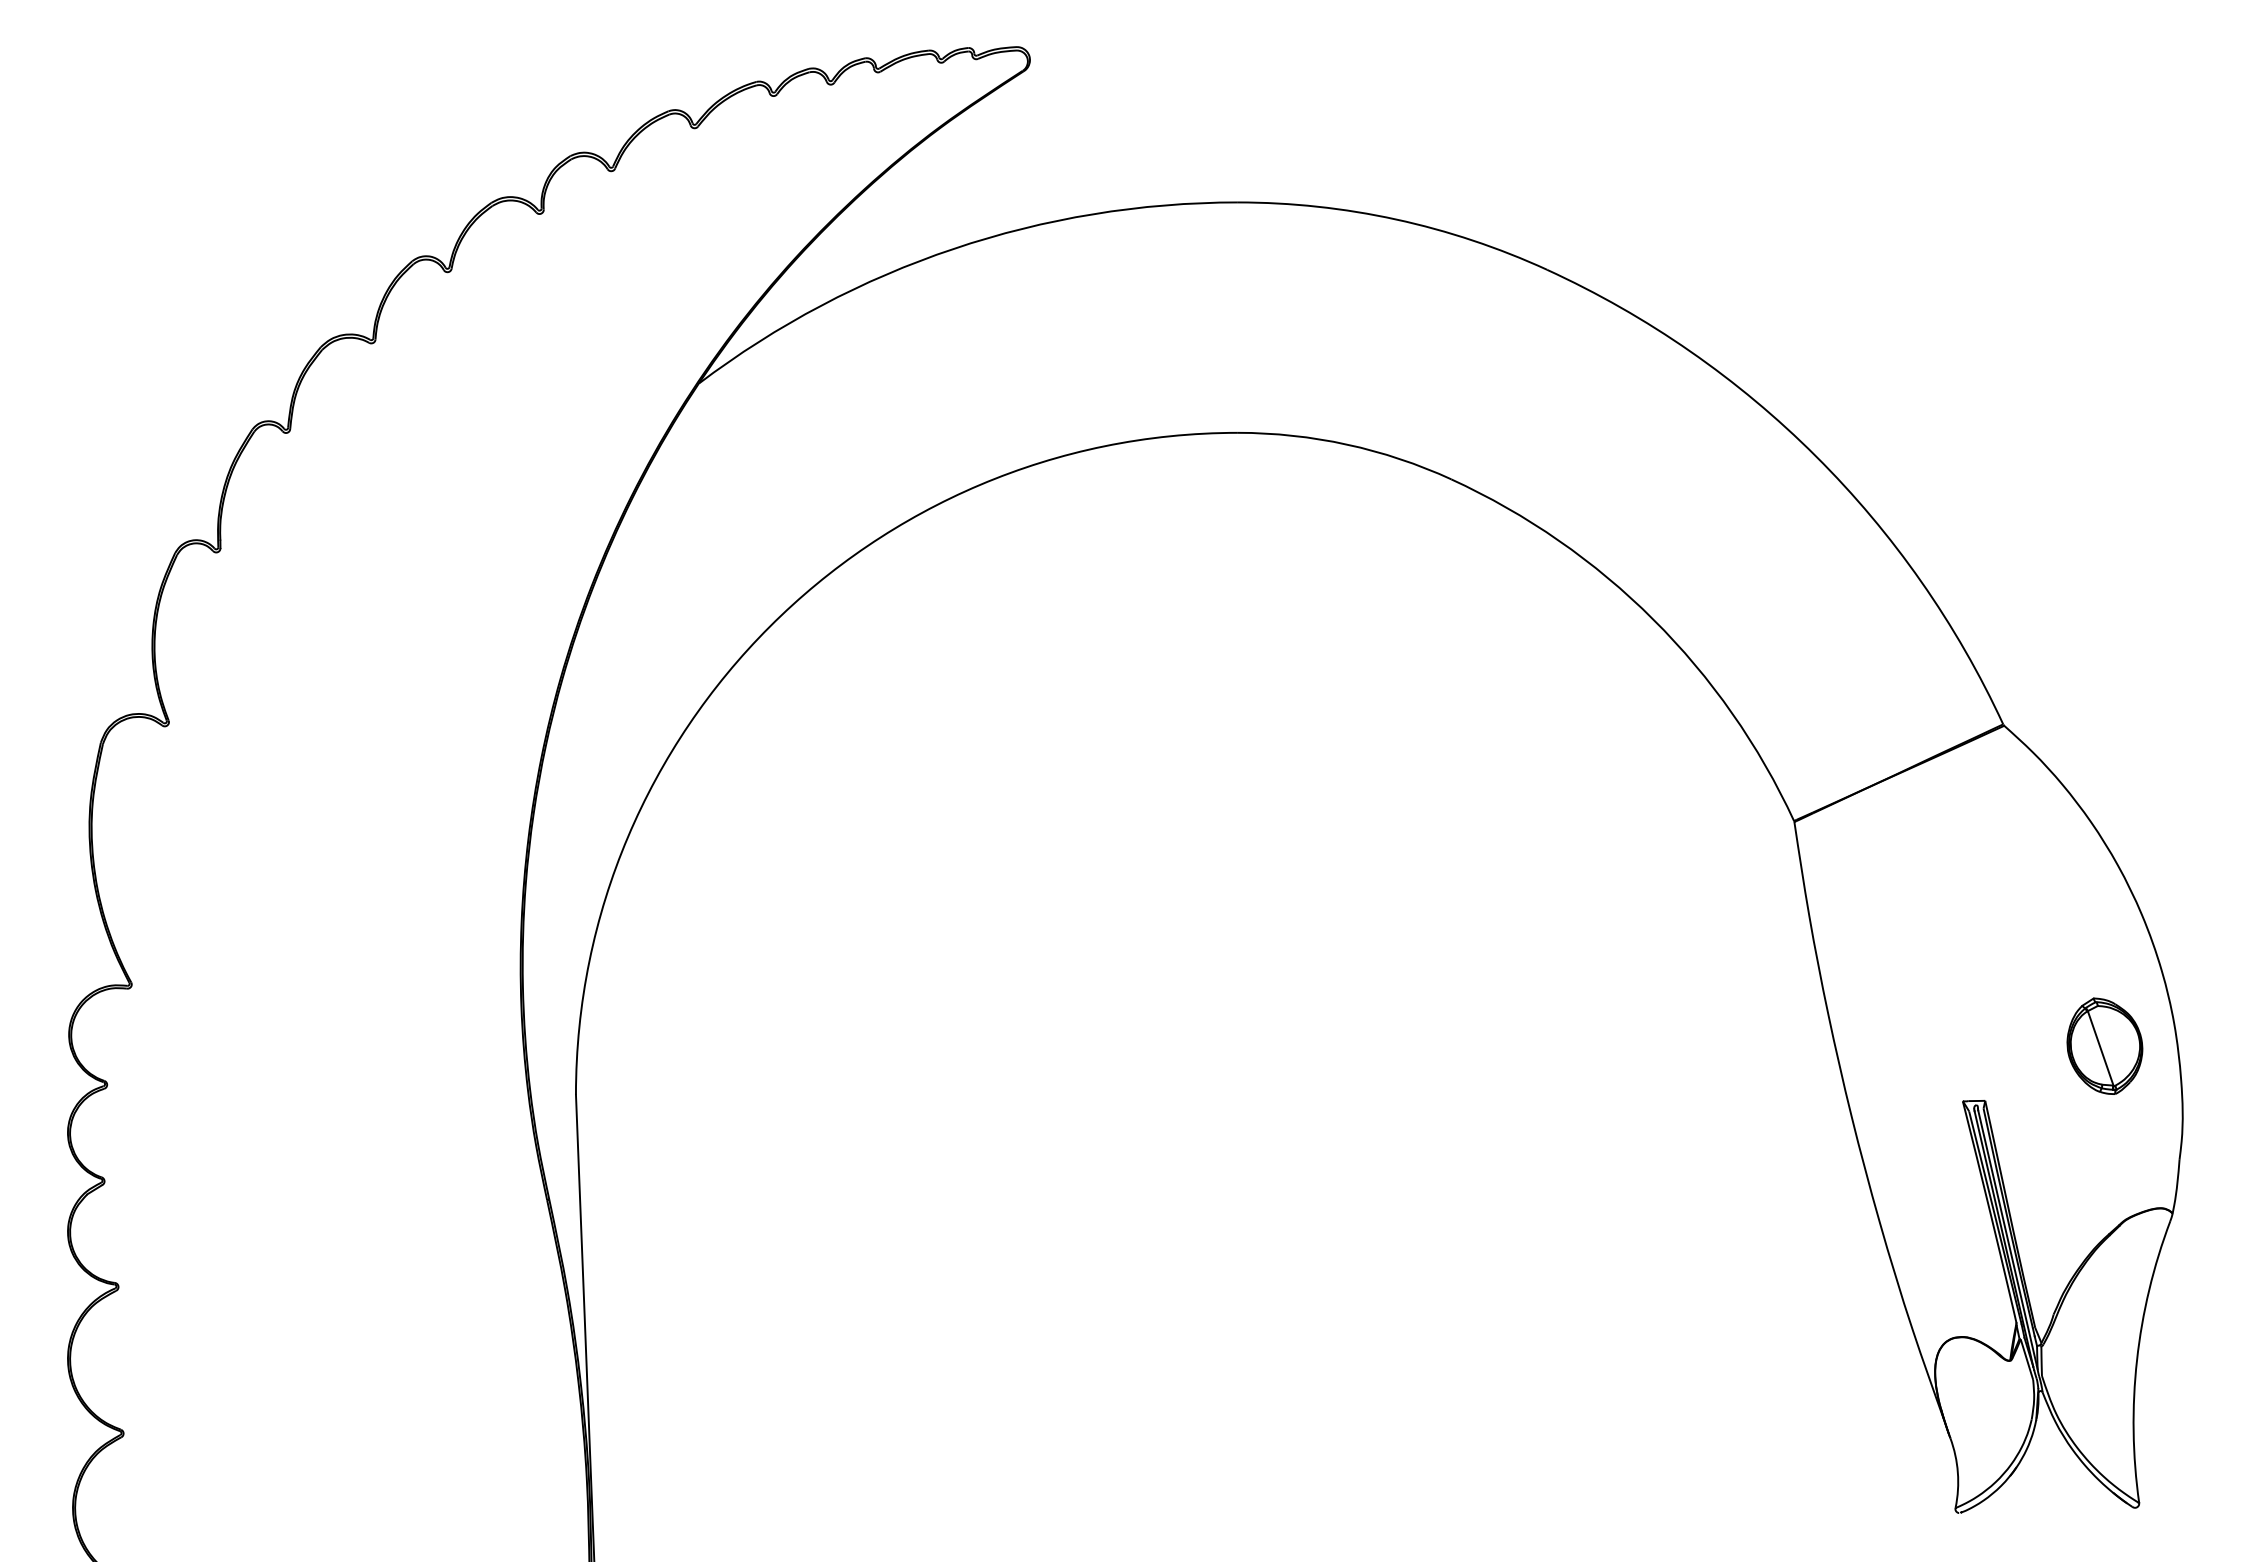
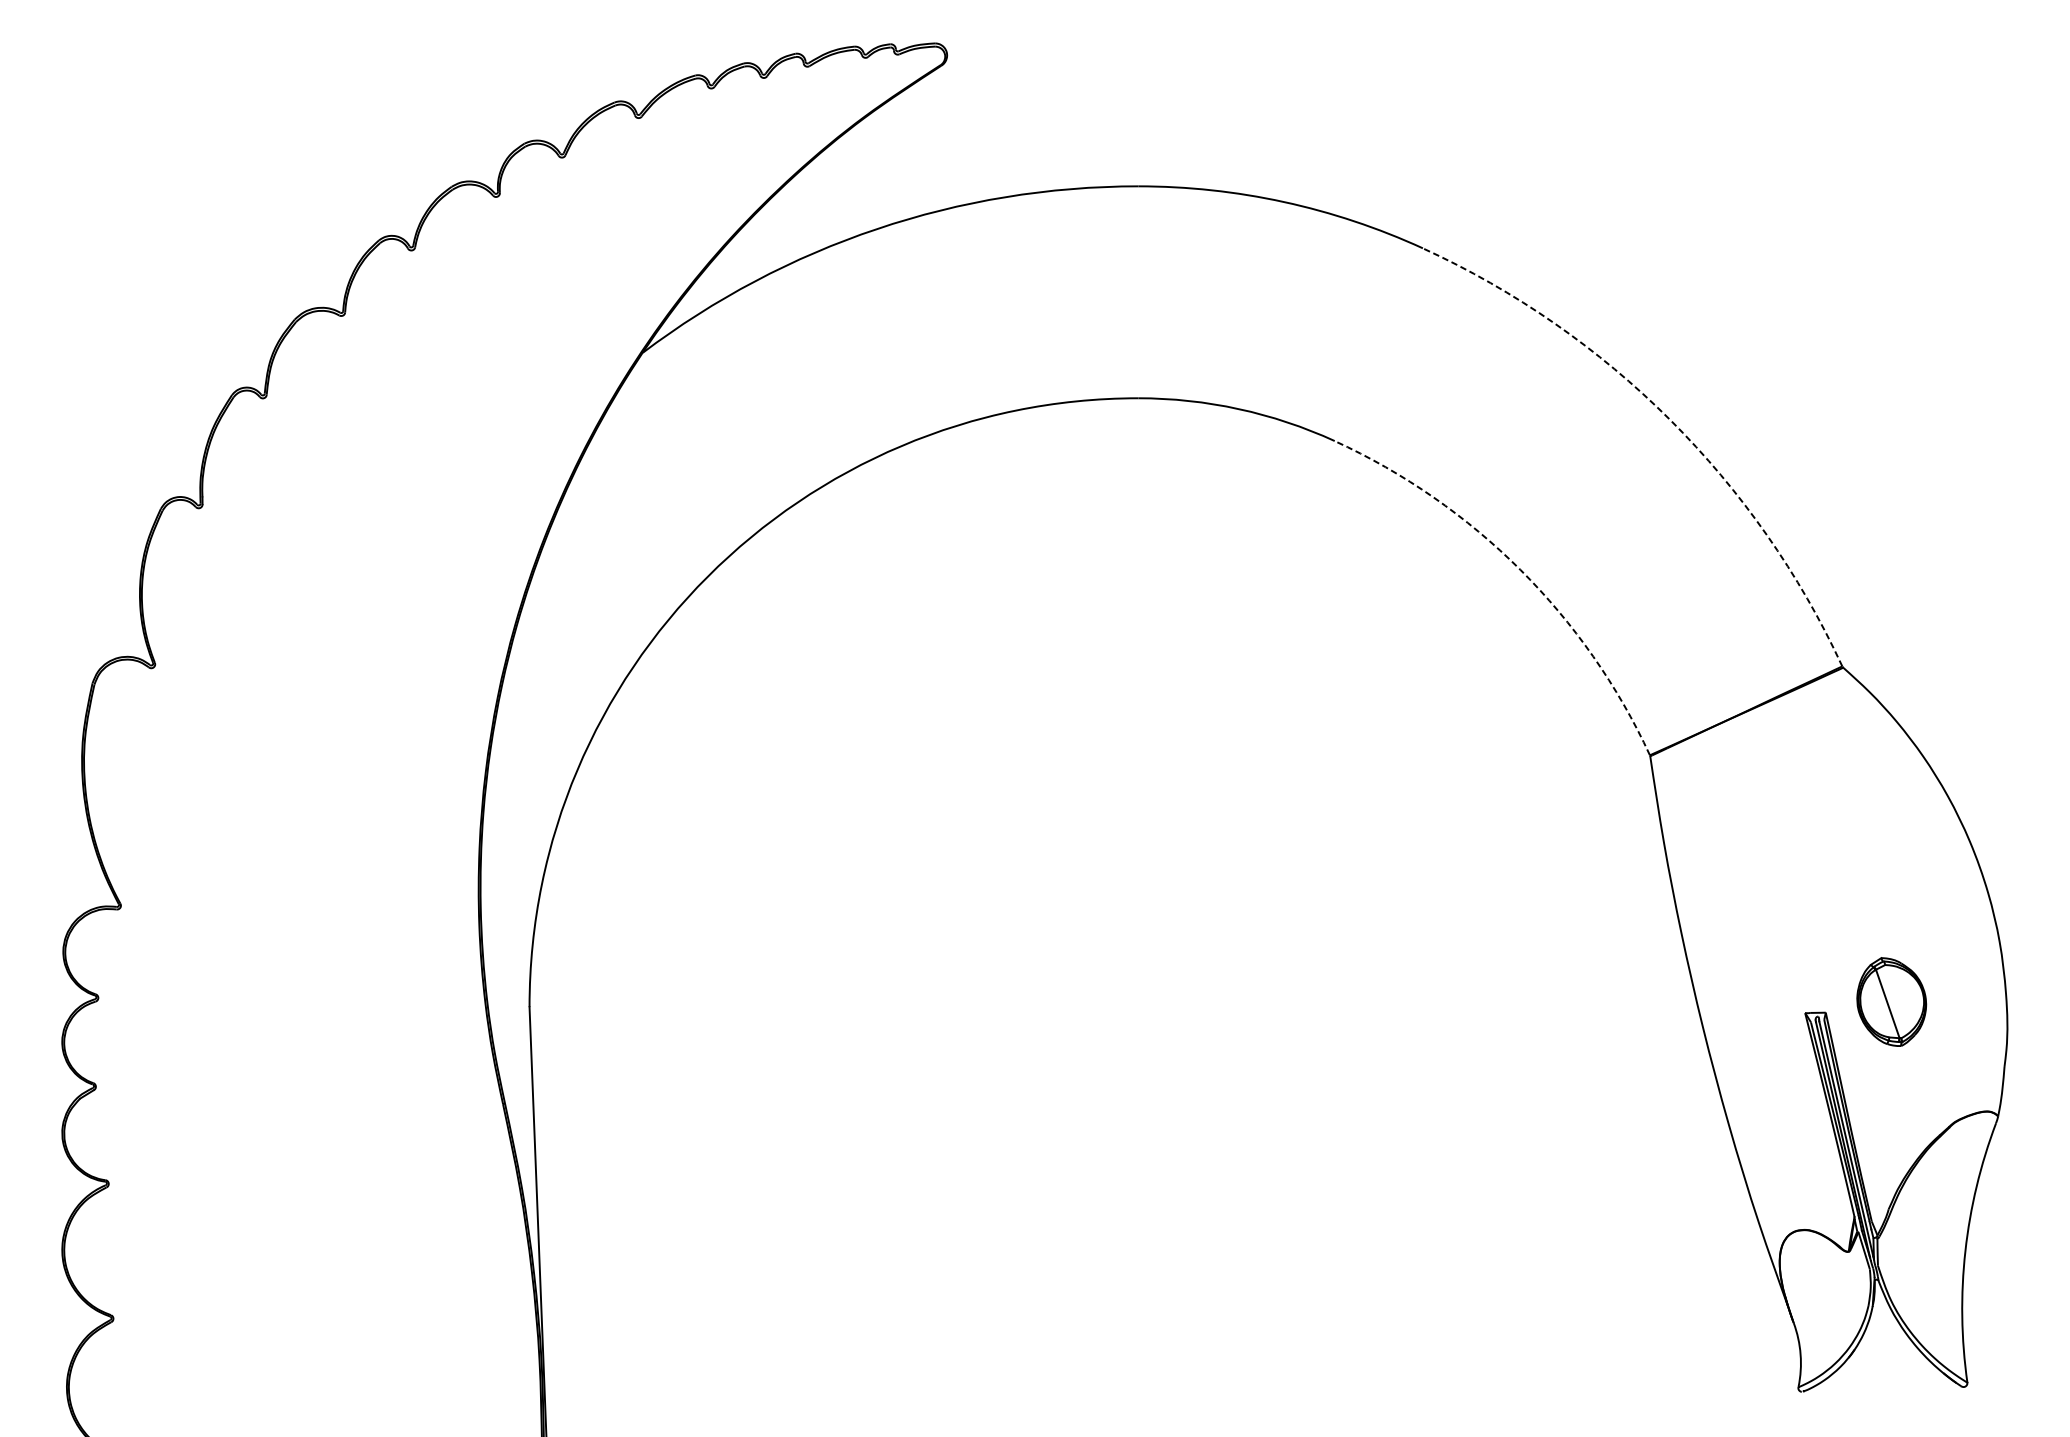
arc: (1815, 456) -> (1669, 420), solid -> dashed
arc: (1653, 619) -> (1520, 569), solid -> dashed
part: (2104, 1045) -> (1891, 1001), moved

